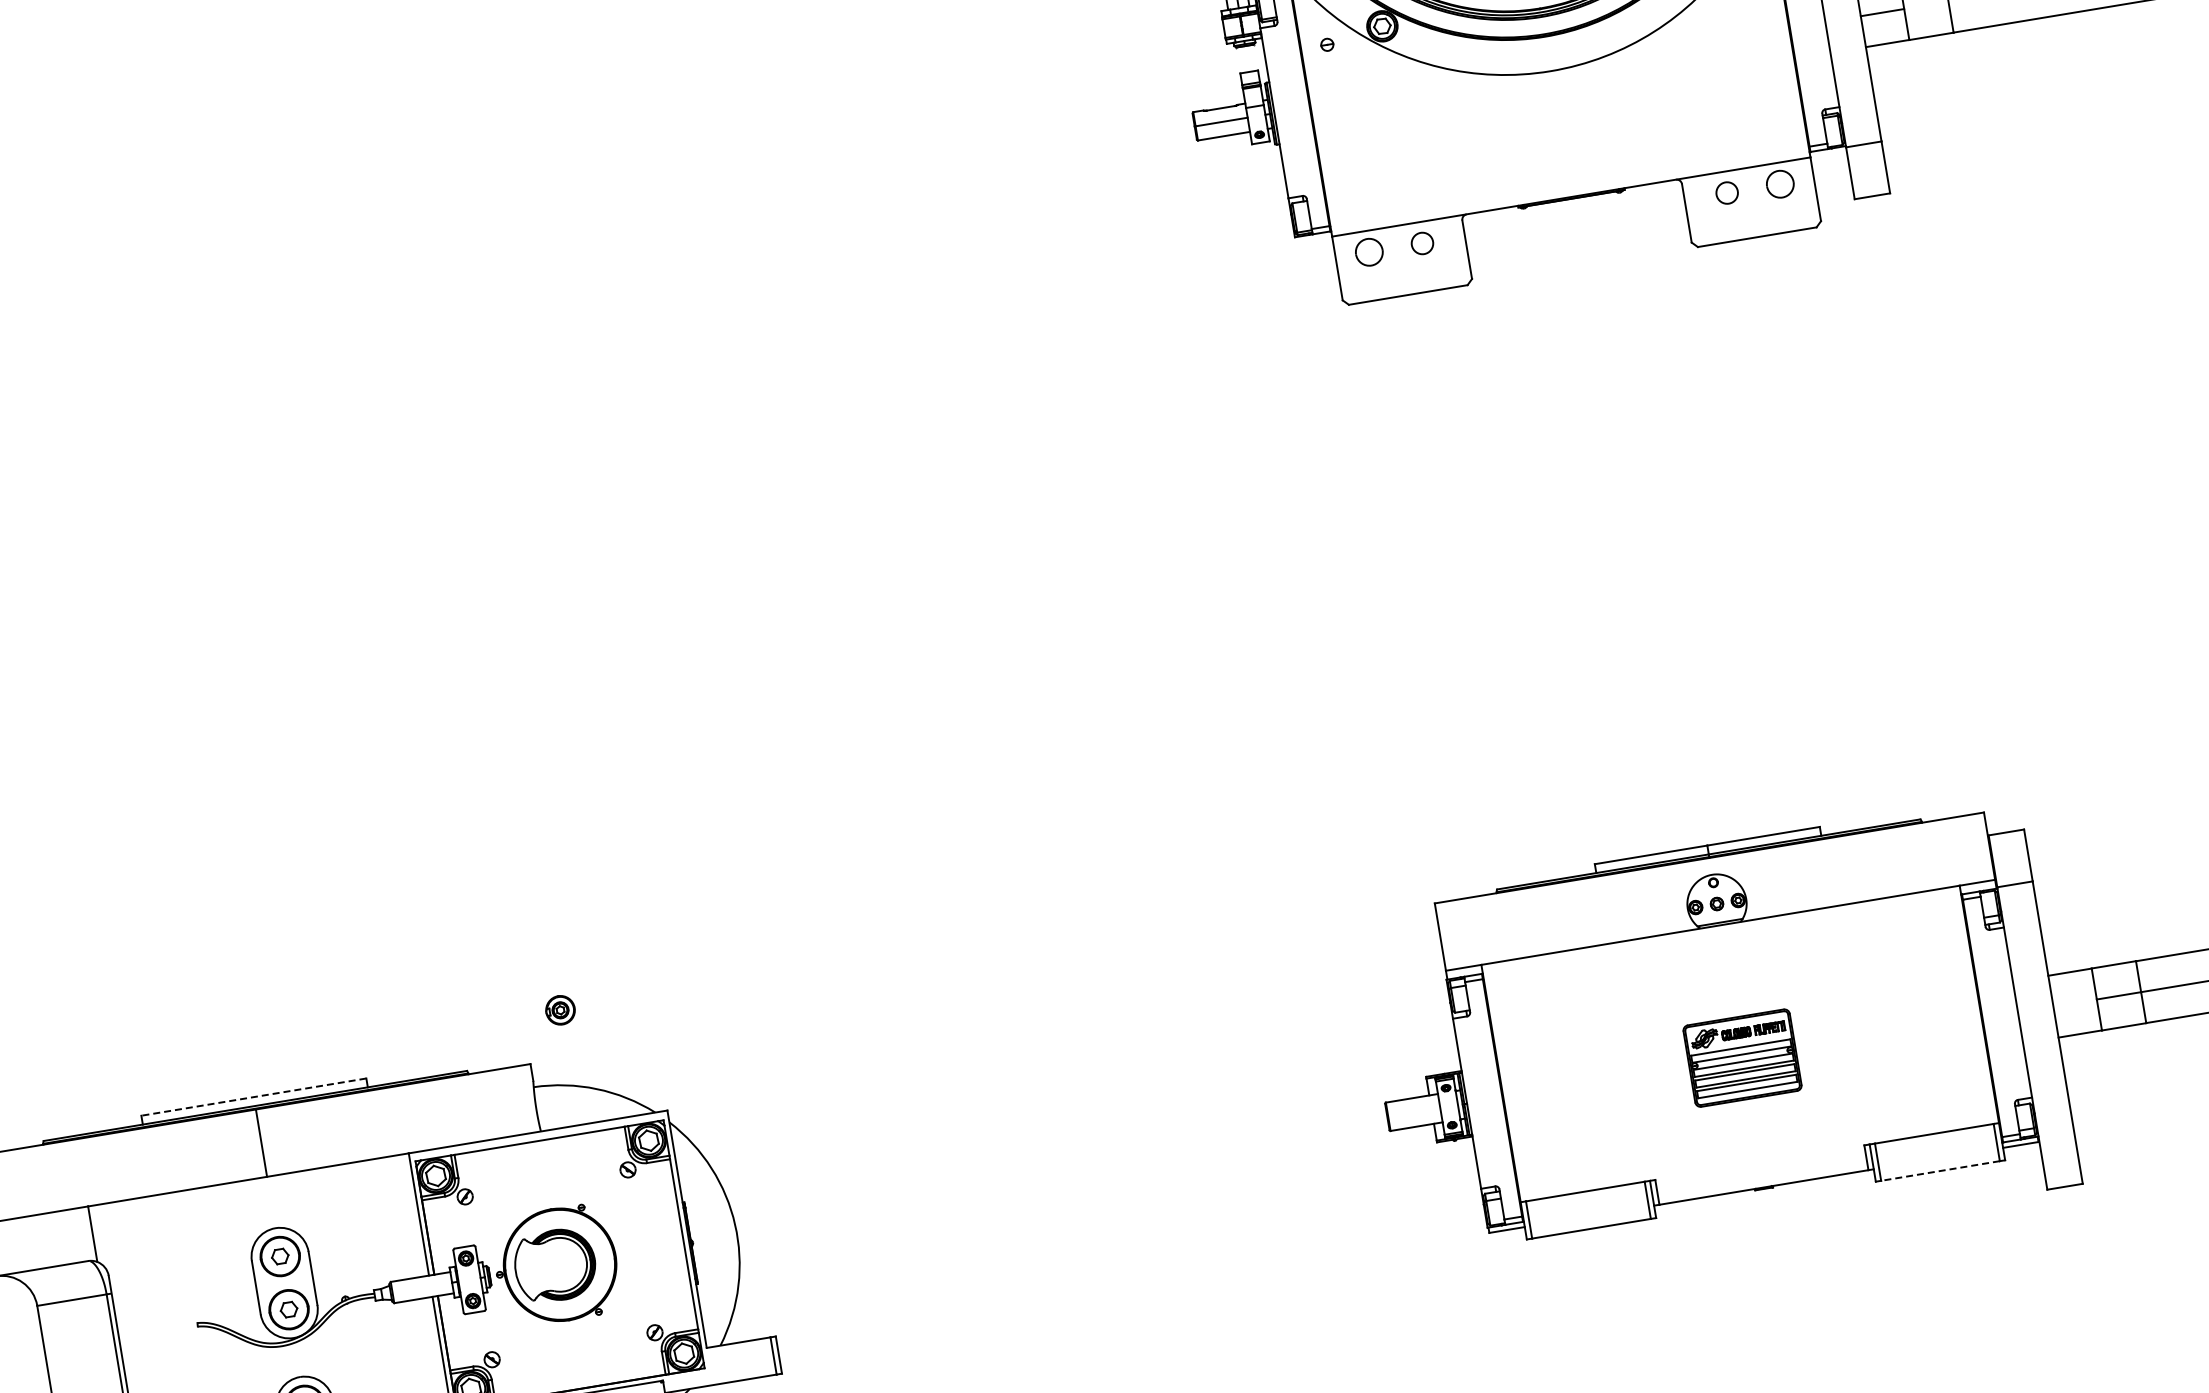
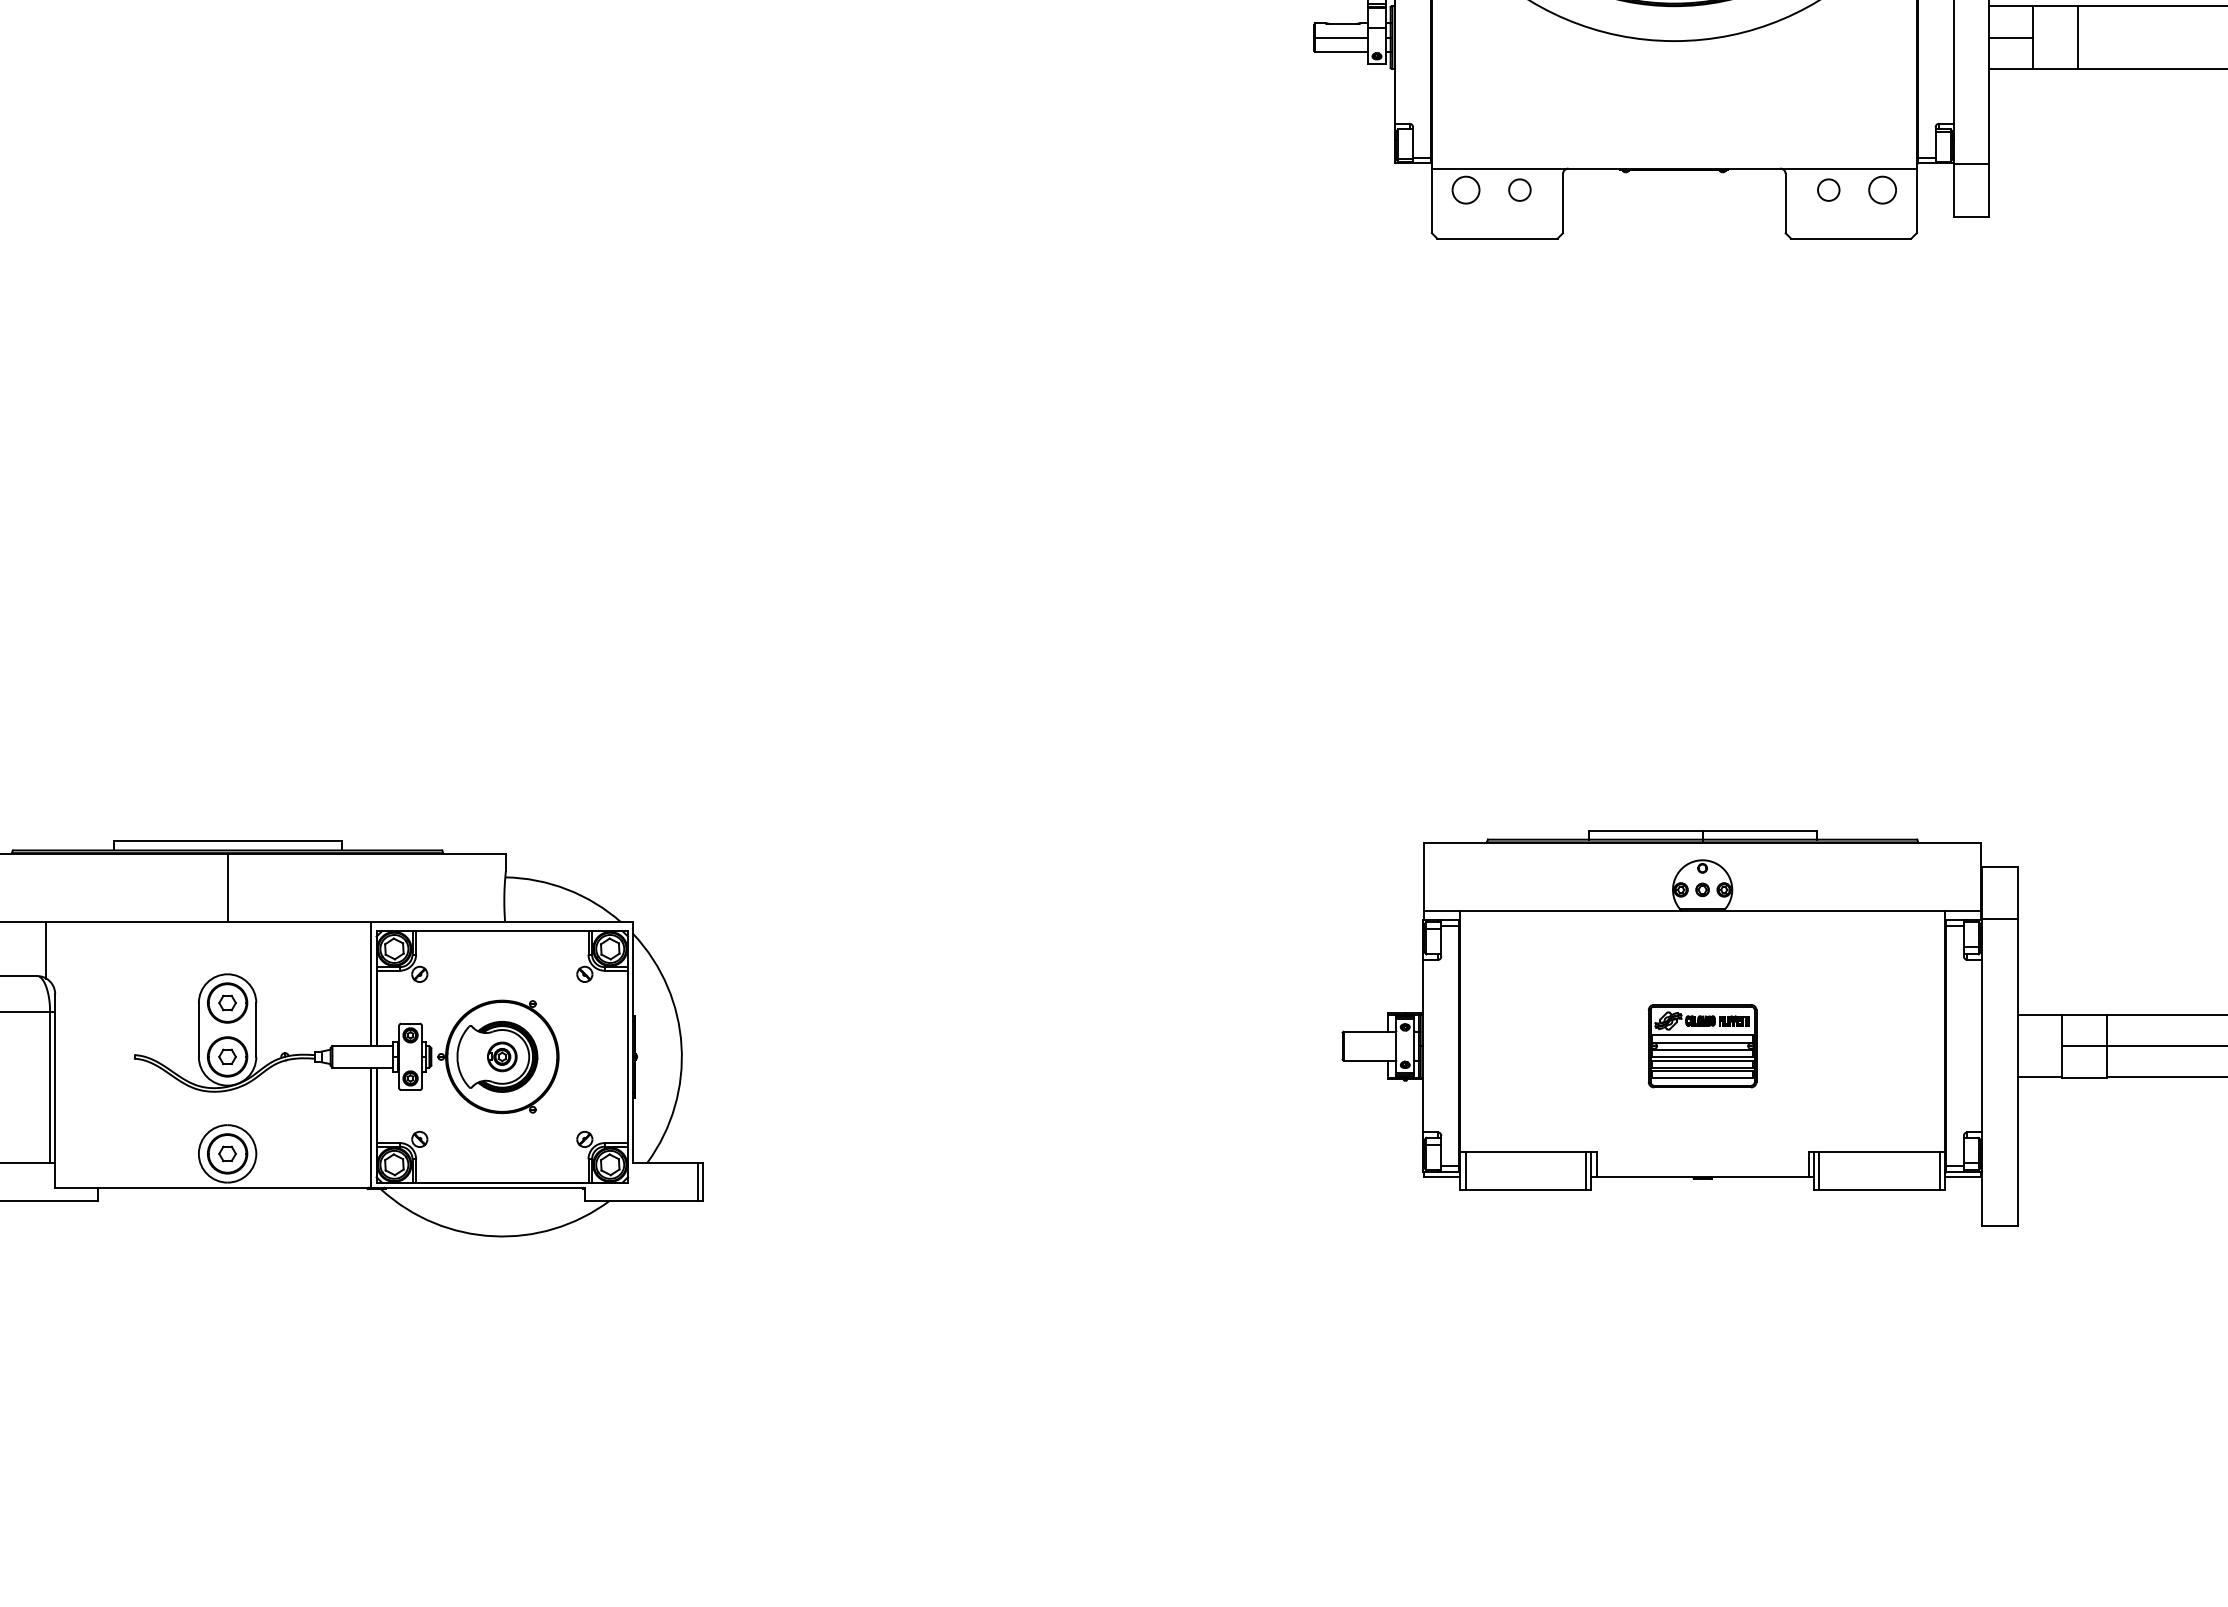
part: (560, 1009) -> (502, 1056), moved
line: (253, 1097) -> (227, 841), dashed -> solid
line: (1940, 1170) -> (1879, 1189), dashed -> solid

